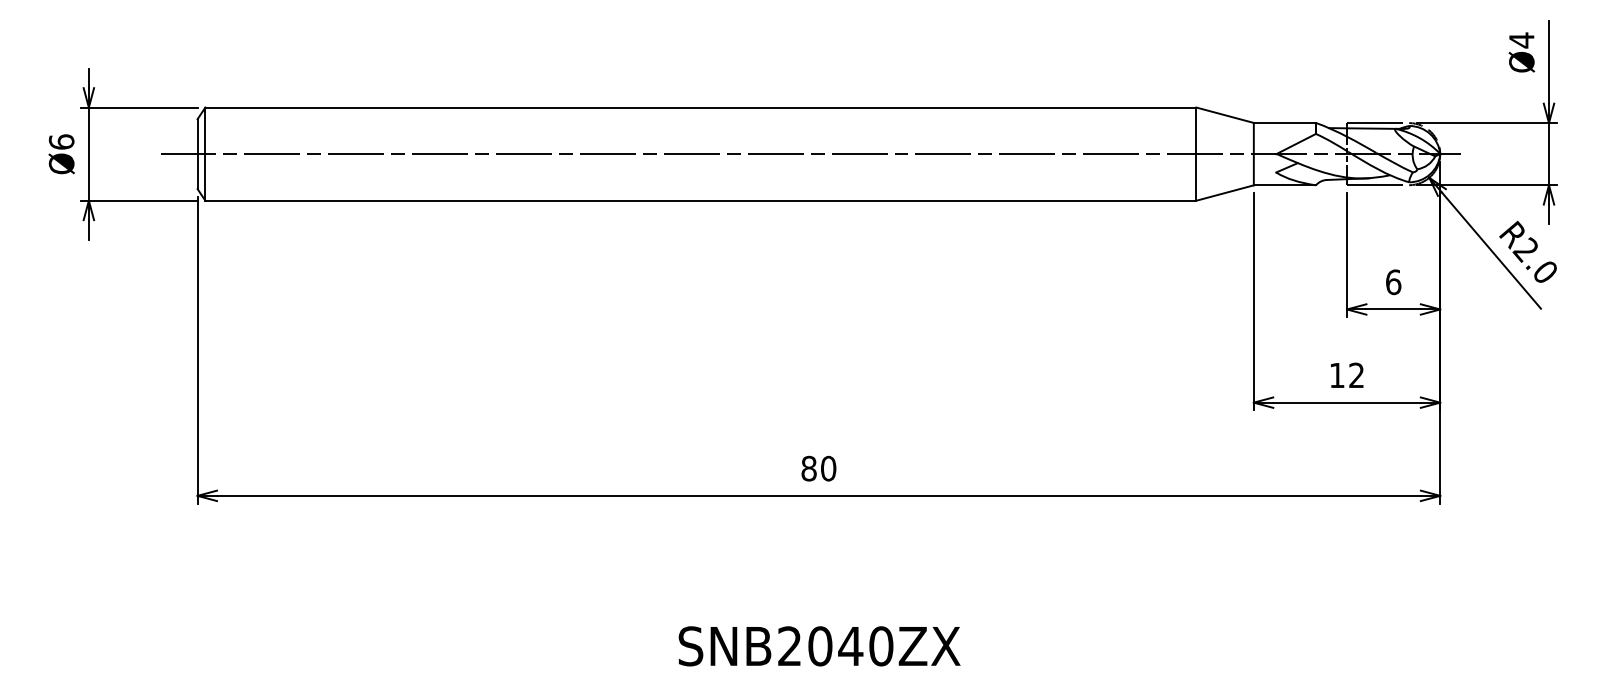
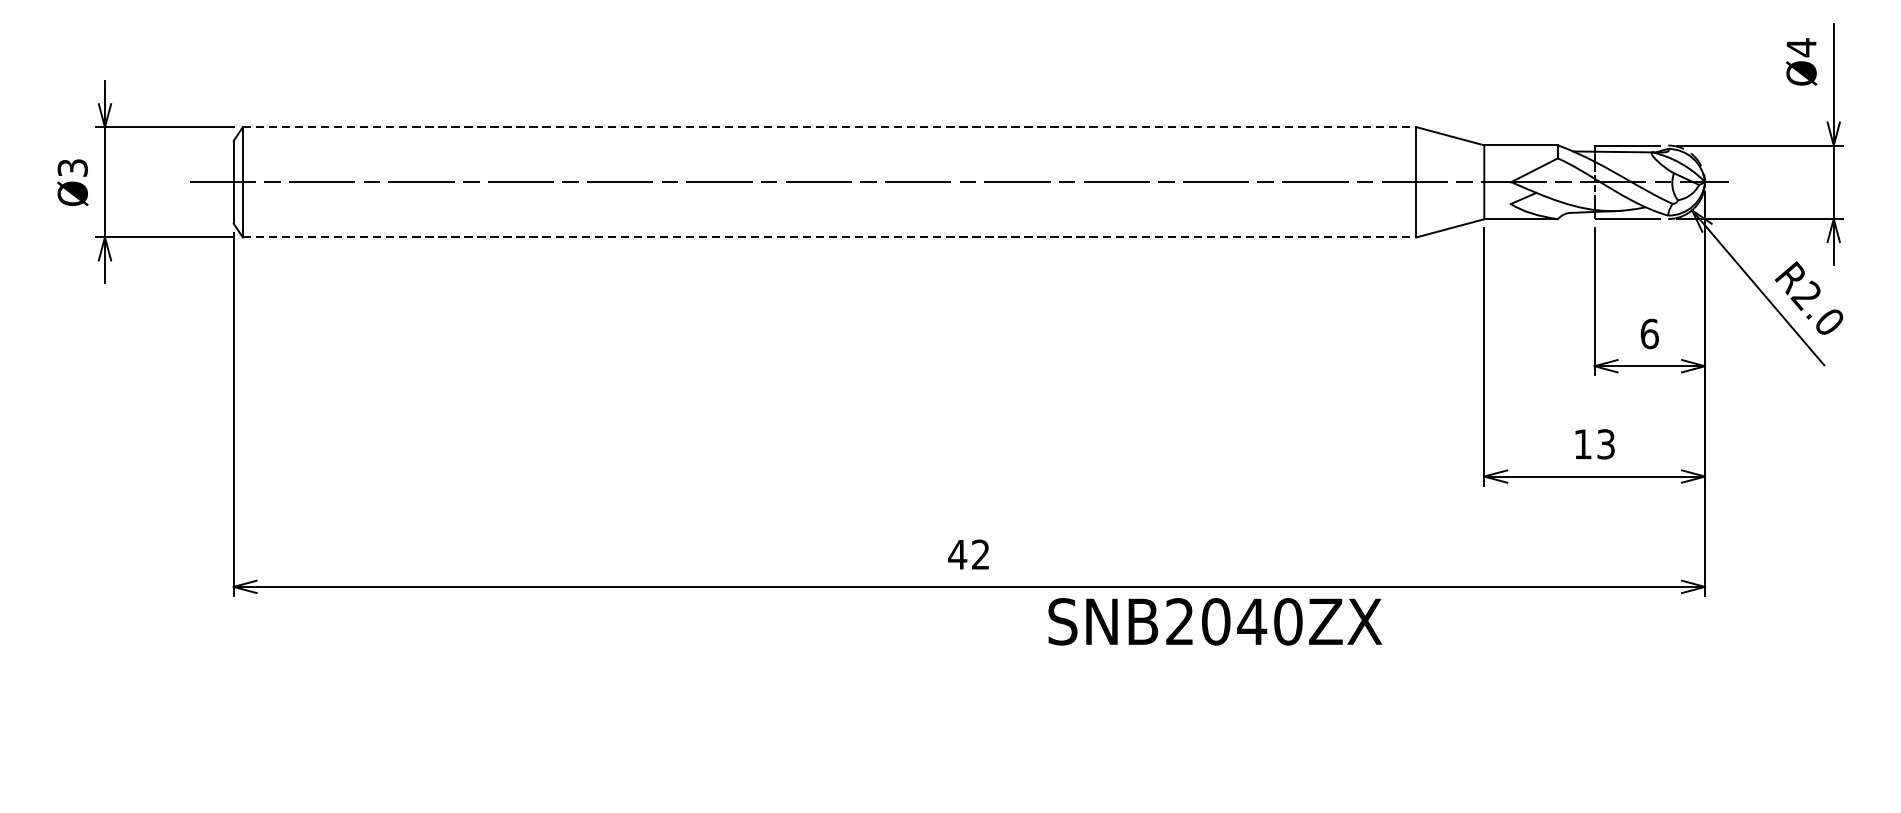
line: (700, 107) -> (829, 127), solid -> dashed
text: (61, 141) -> (72, 167), Ø6 -> Ø3
line: (700, 200) -> (829, 237), solid -> dashed
text: (1356, 375) -> (1605, 444), 12 -> 13
text: (818, 468) -> (968, 554), 80 -> 42
text: (819, 646) -> (1215, 621), moved

